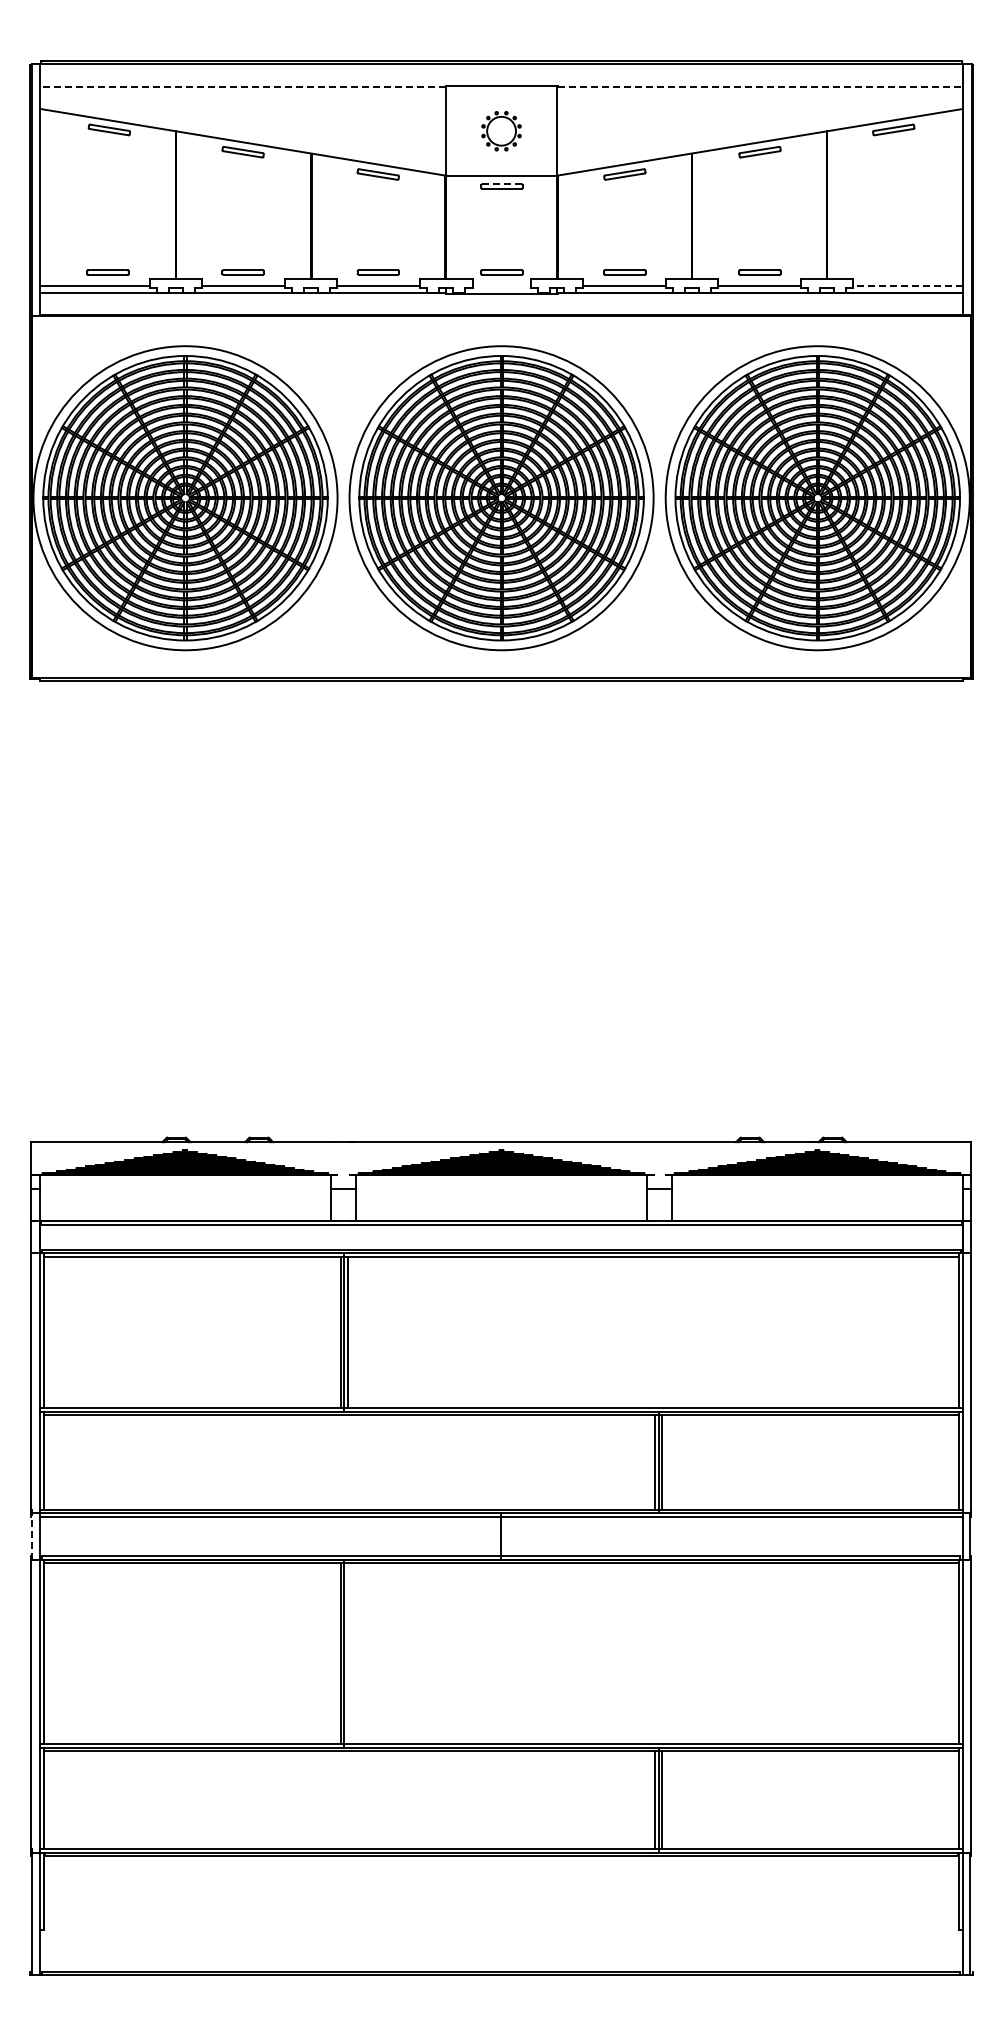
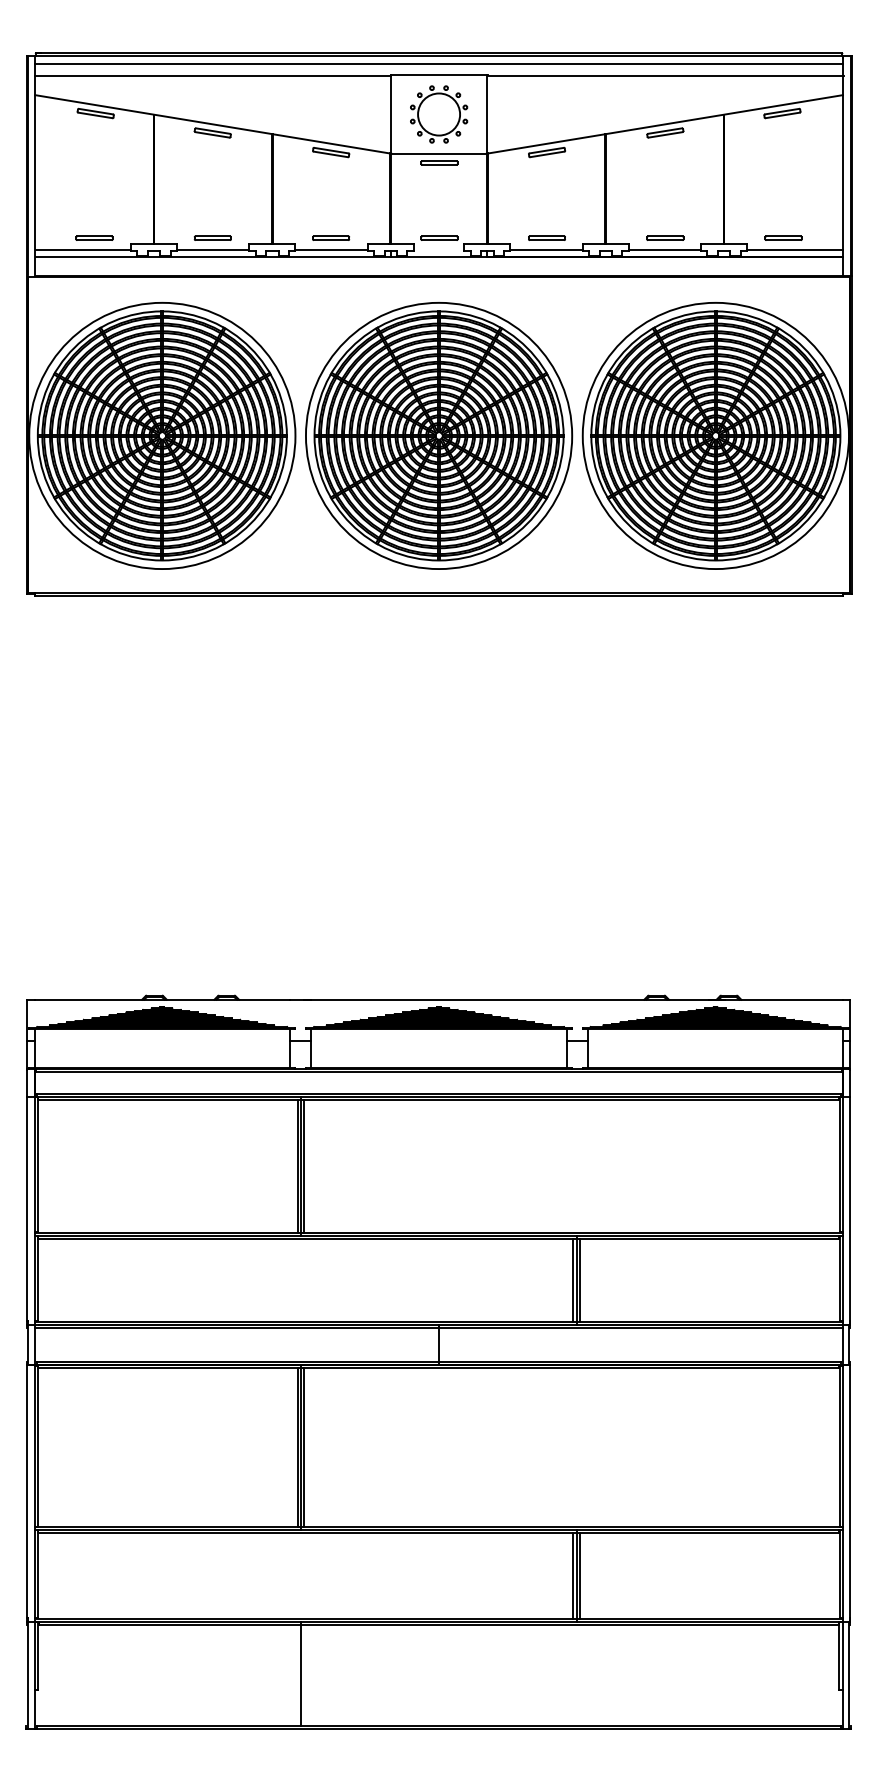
line: (501, 73) -> (439, 64), added
line: (242, 87) -> (212, 76), dashed -> solid
line: (761, 87) -> (666, 76), dashed -> solid
part: (501, 131) -> (439, 114), size x1.67
line: (502, 184) -> (439, 161), dashed -> solid
part: (894, 272) -> (783, 238), added
line: (907, 285) -> (794, 249), dashed -> solid
line: (32, 1536) -> (28, 1344), dashed -> solid
line: (347, 1653) -> (304, 1447), added
line: (344, 1911) -> (301, 1673), added

